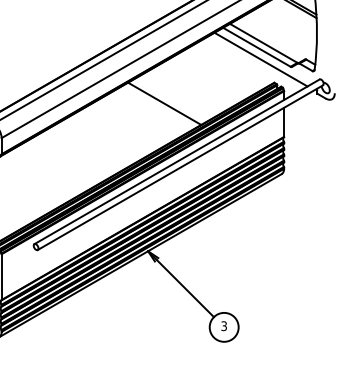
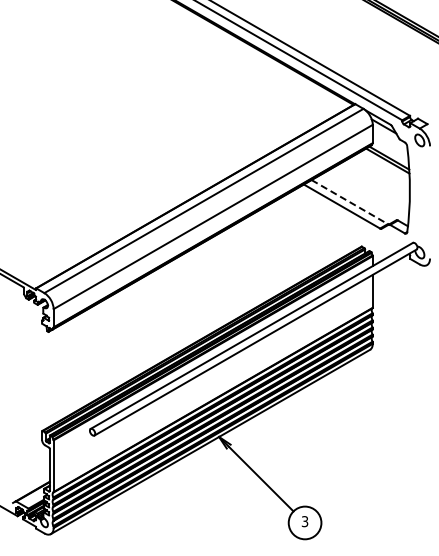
line: (264, 43) -> (350, 202), solid -> dashed
line: (260, 59) -> (346, 220), removed
line: (164, 103) -> (237, 270), removed

